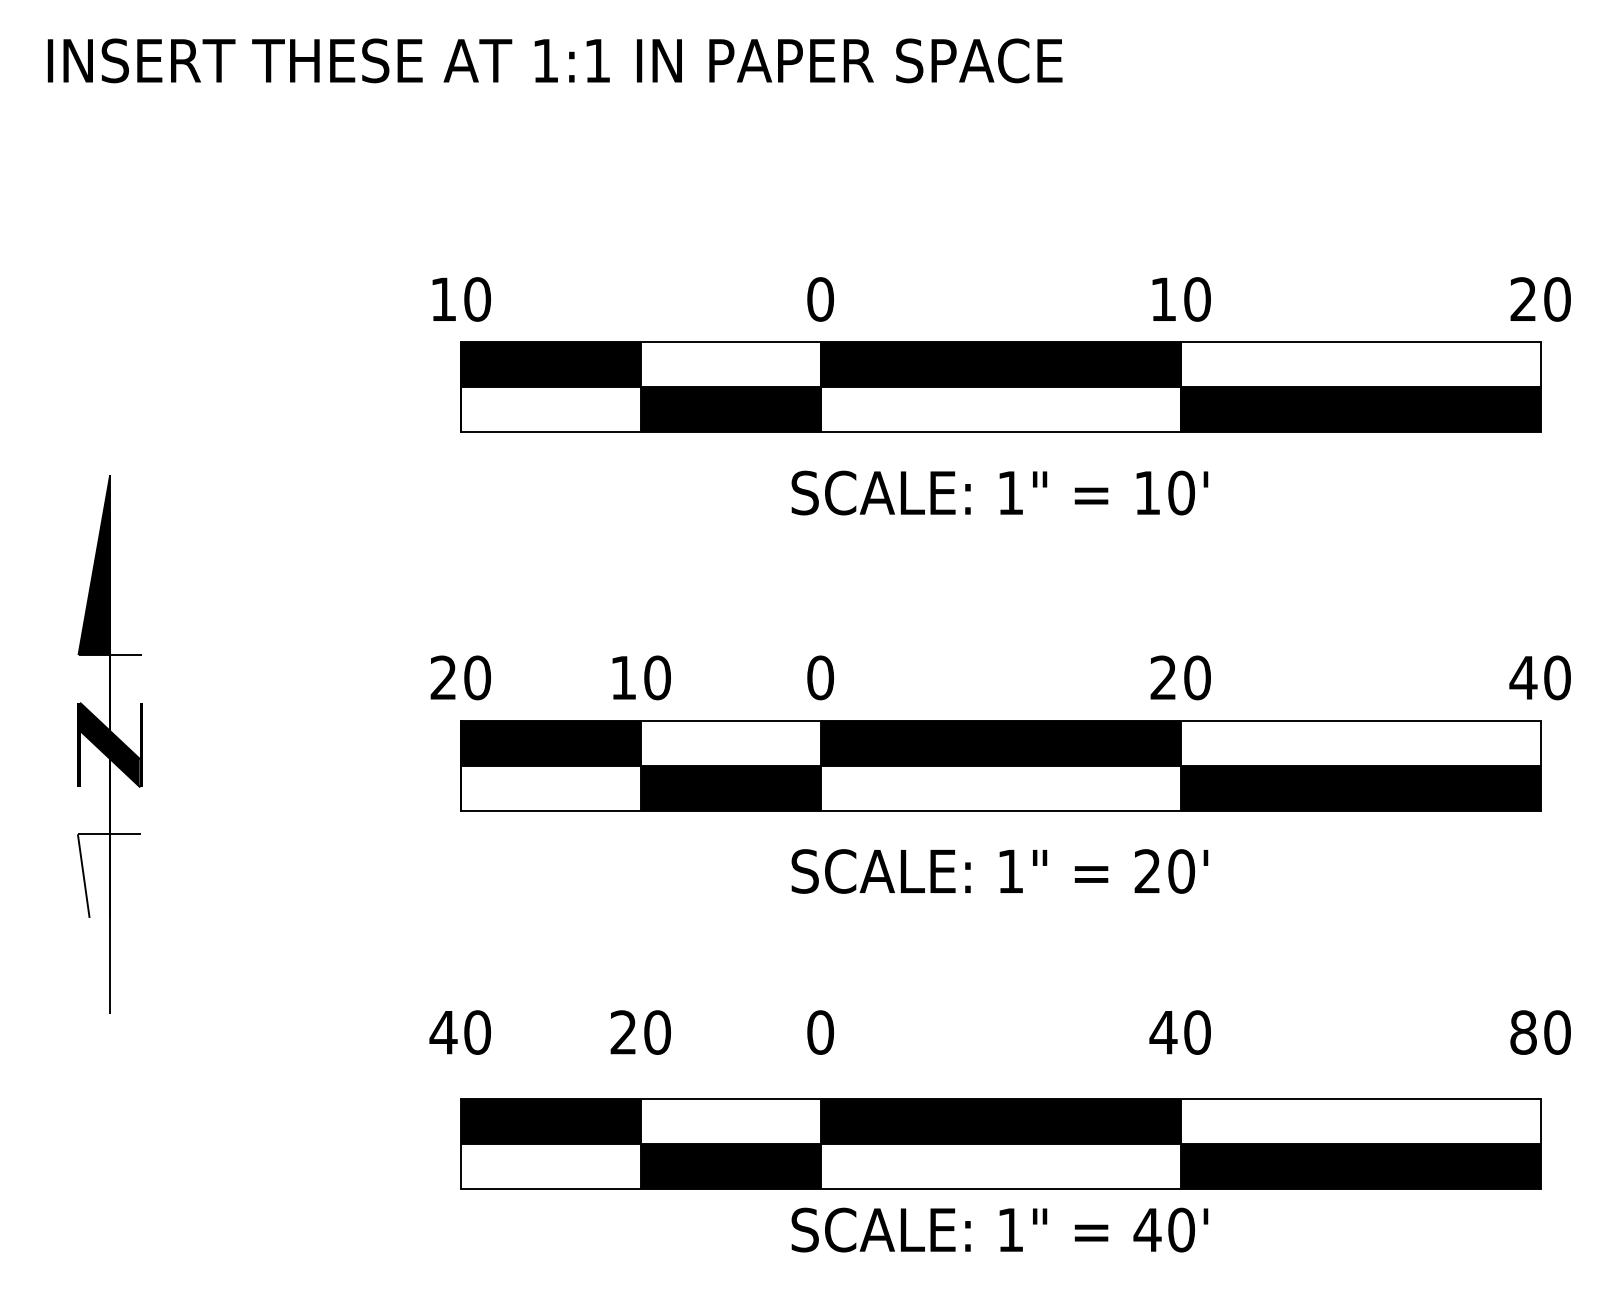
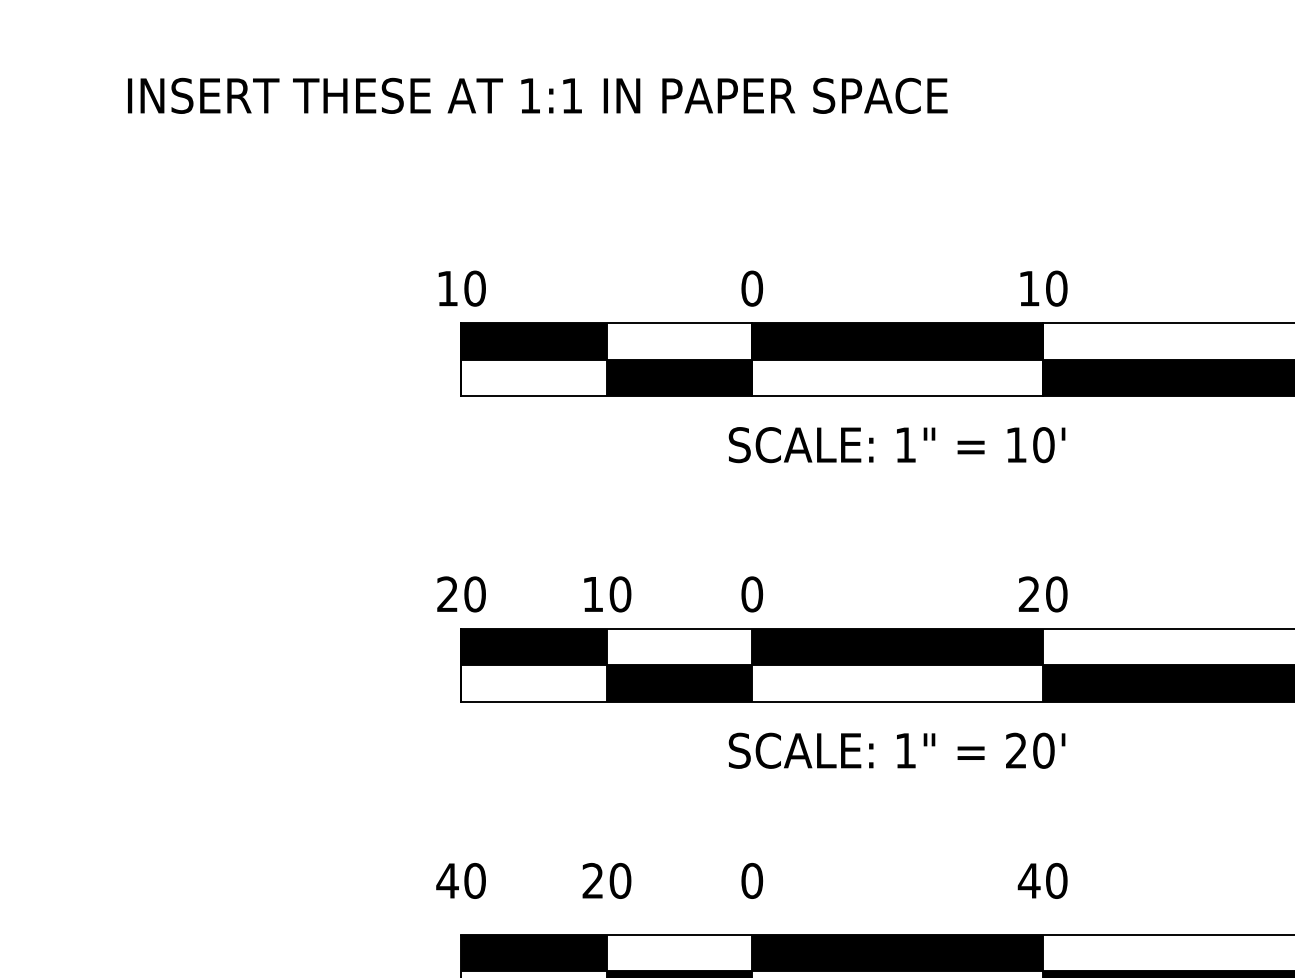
part: (109, 744) -> (177, 648), removed

